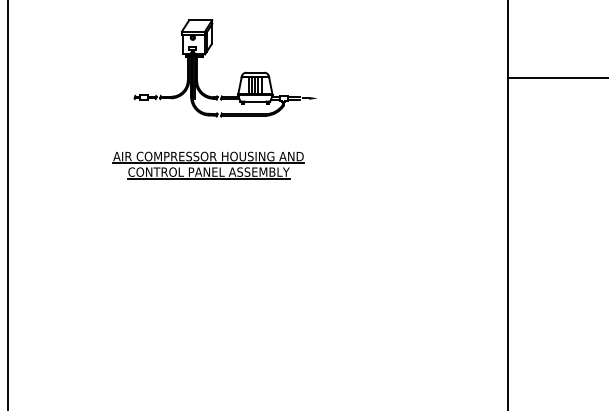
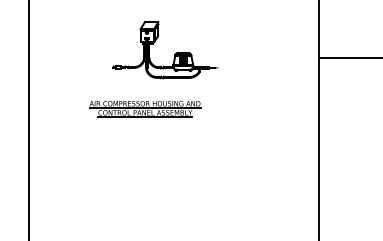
part: (240, 75) -> (174, 54), moved

